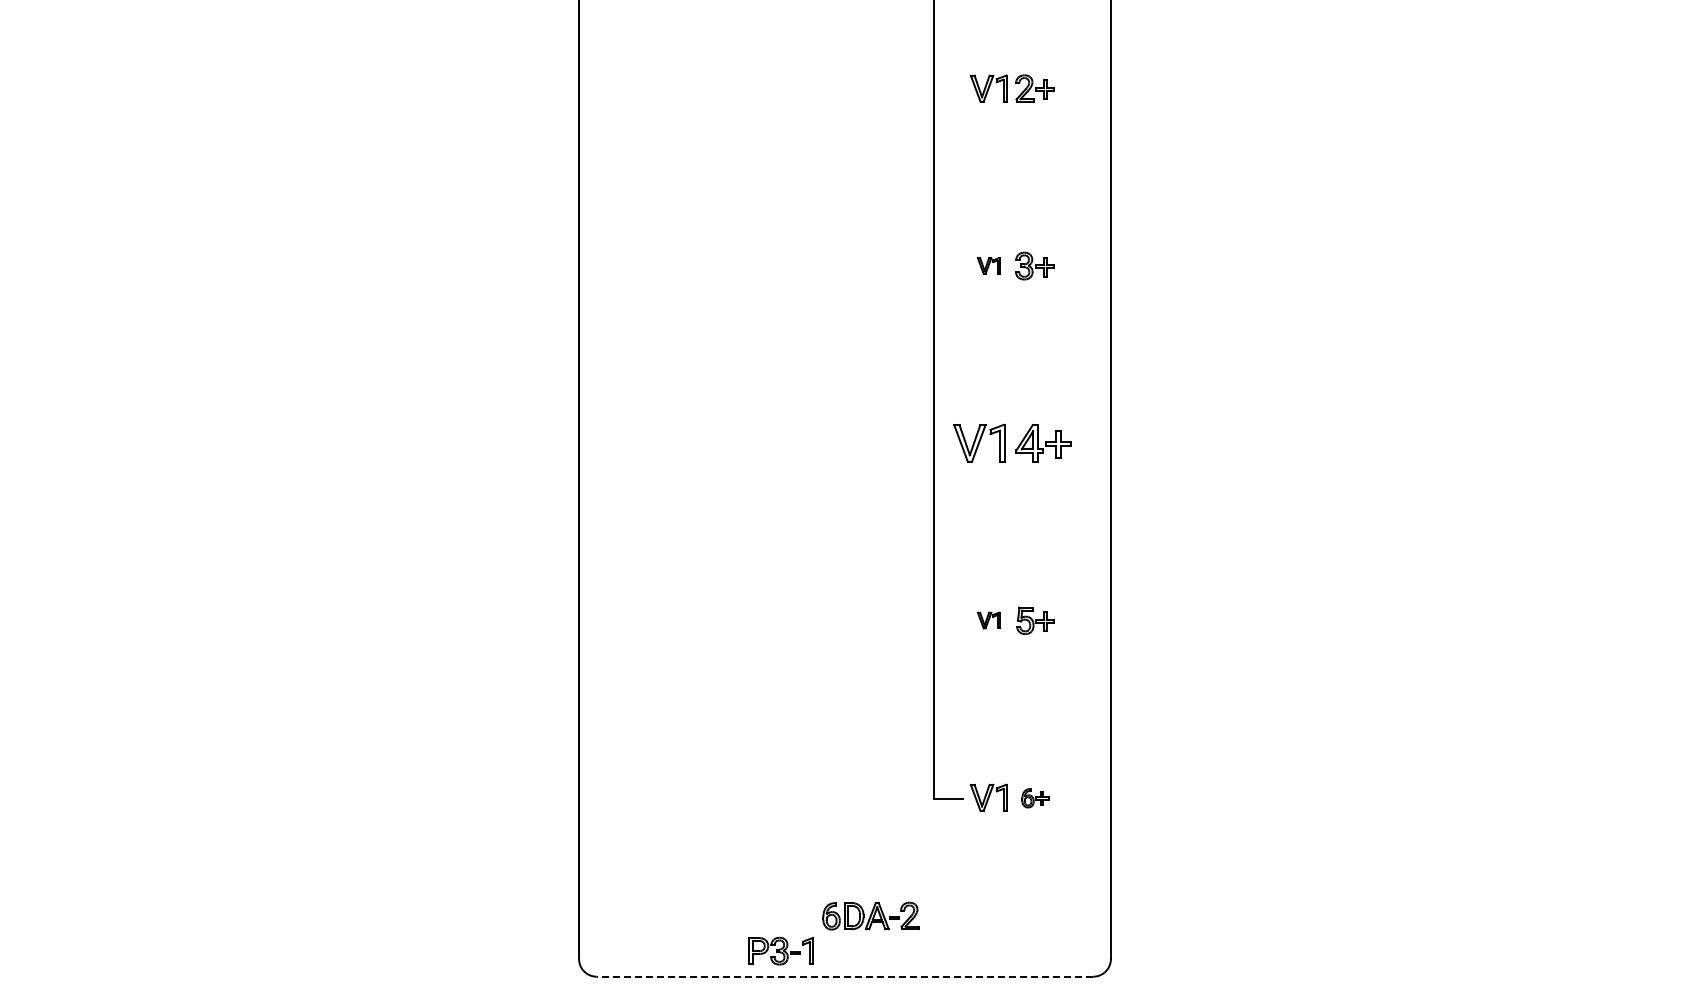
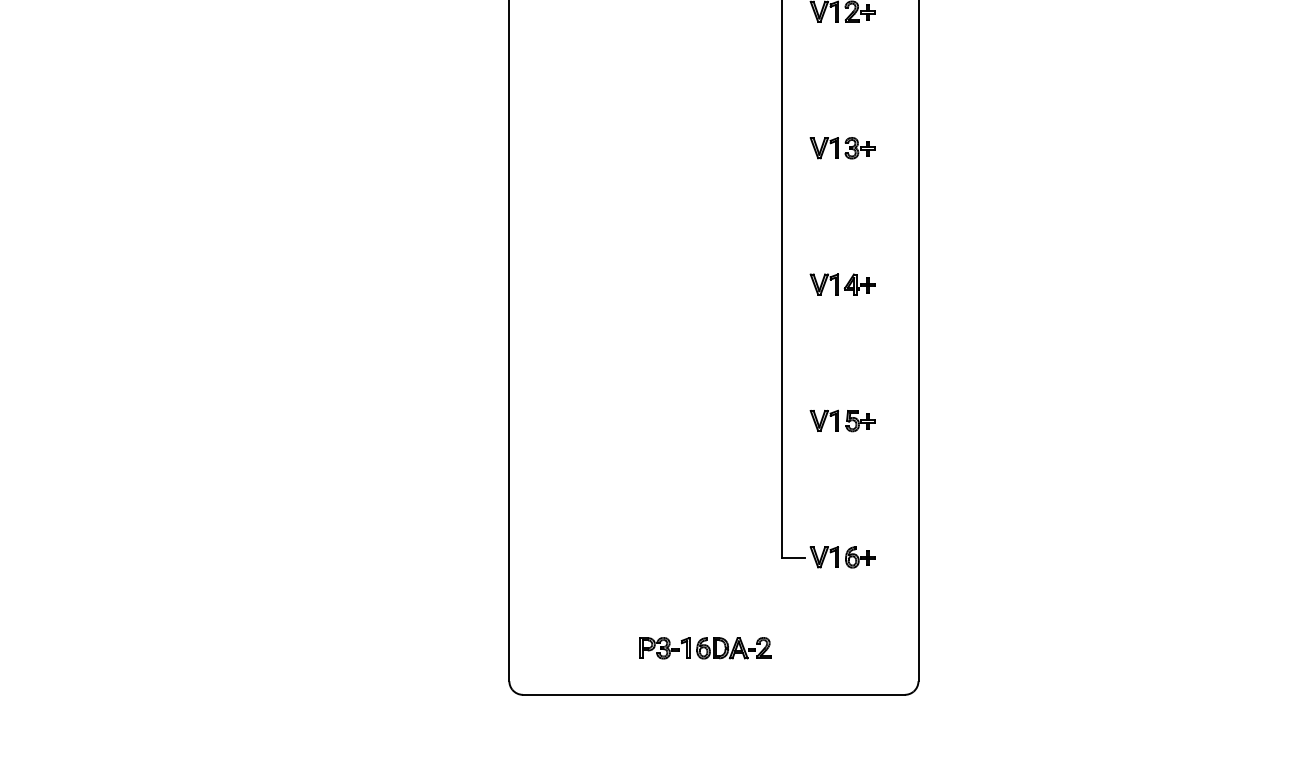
part: (988, 265) -> (824, 147), size x1.67
part: (1012, 443) -> (842, 284), size x0.71
part: (988, 620) -> (824, 420), size x1.67
part: (1034, 798) -> (859, 557), size x1.43
part: (780, 950) -> (664, 647), moved
line: (844, 976) -> (713, 694), dashed -> solid

